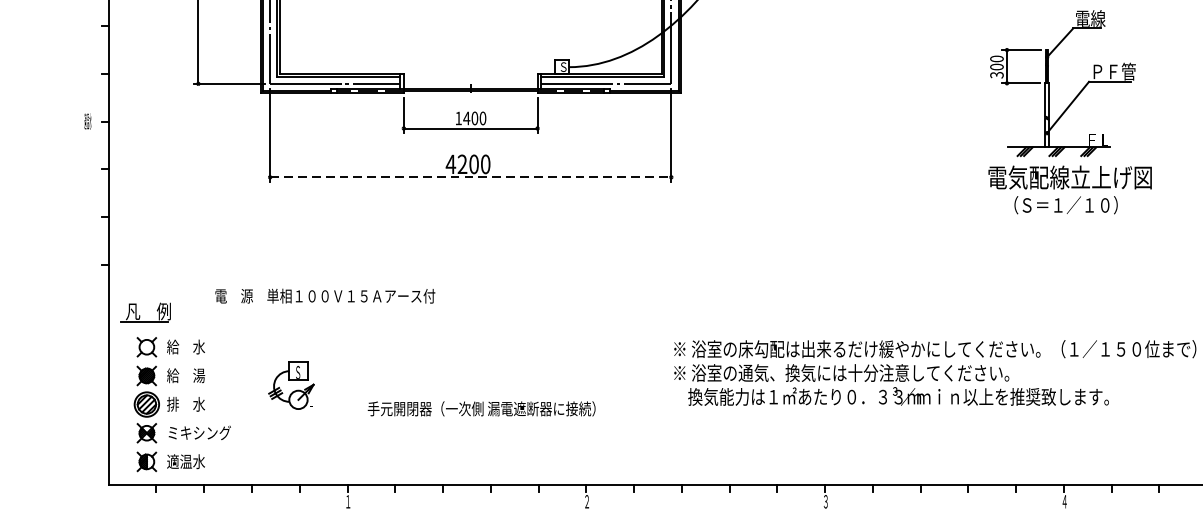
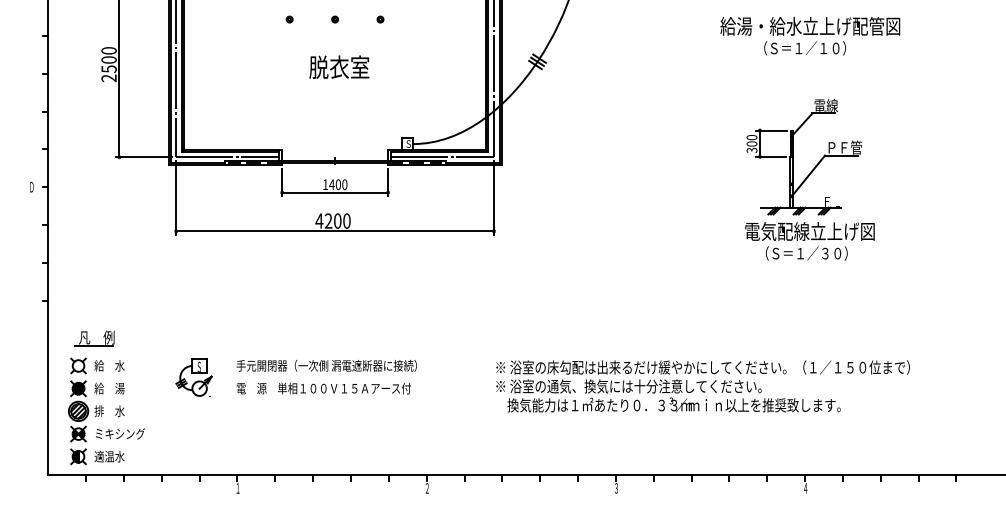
text: (87, 121) -> (31, 187), 適温水 -> Ｄ
line: (471, 177) -> (335, 231), dashed -> solid
text: (1089, 205) -> (825, 253), （Ｓ＝１／１０） -> （Ｓ＝１／３０）
text: (324, 296) -> (323, 388), moved
part: (145, 312) -> (94, 338), moved
part: (290, 385) -> (193, 377), moved
text: (481, 408) -> (326, 365), moved

